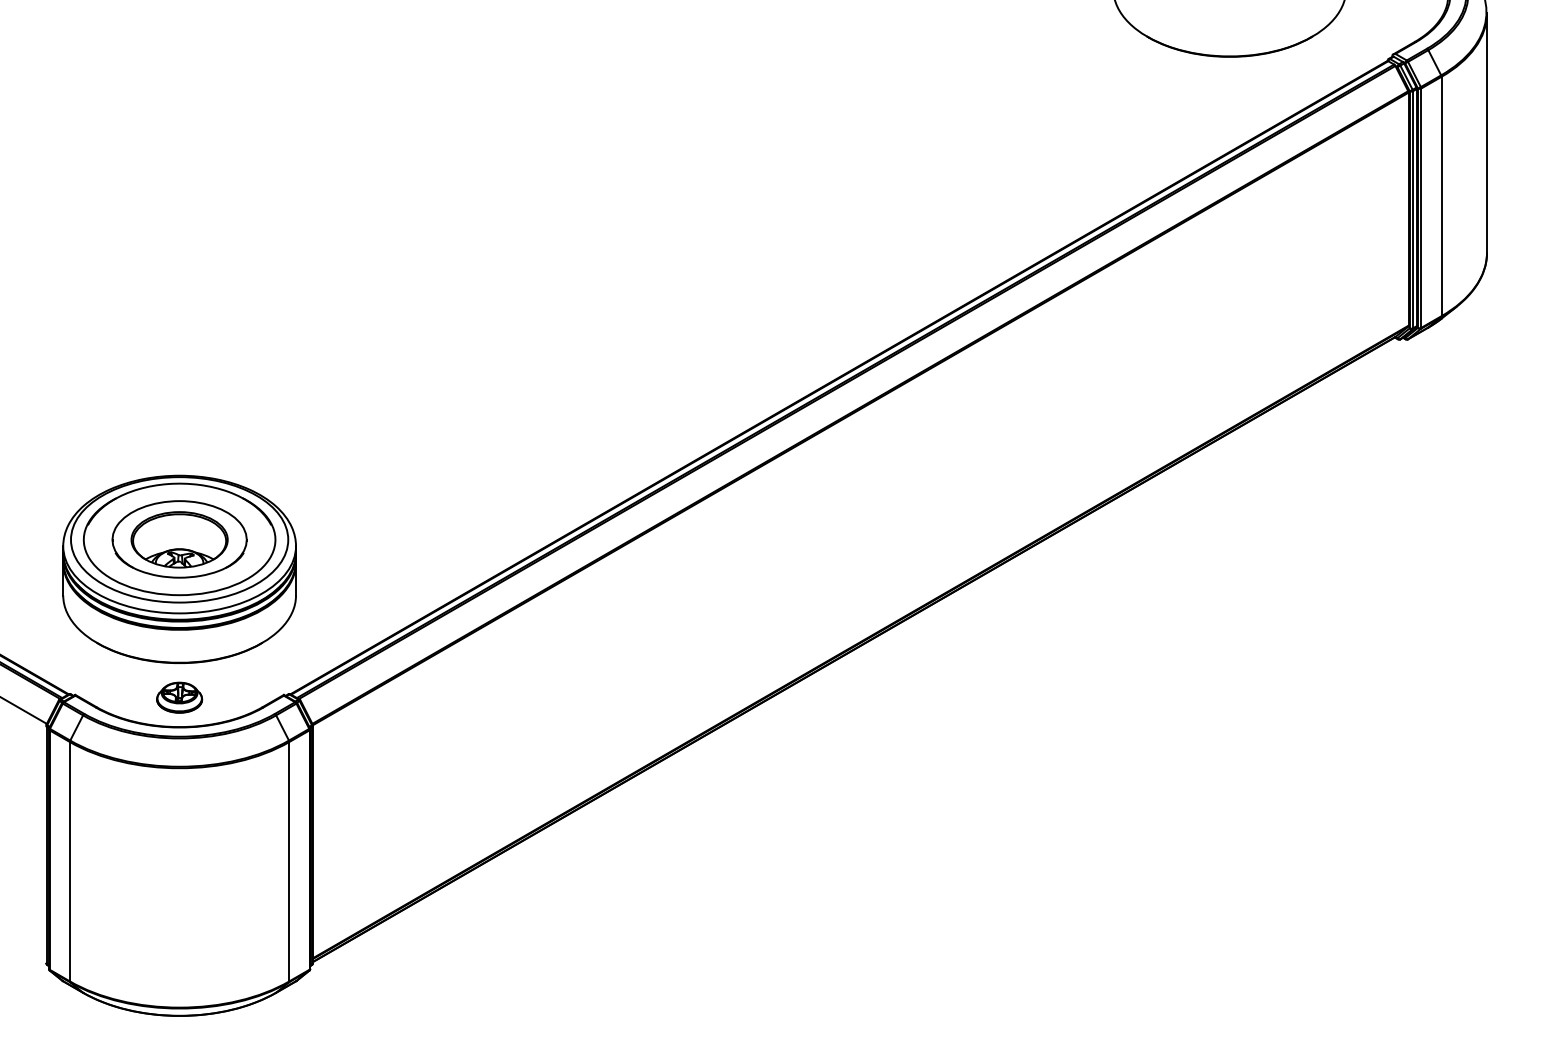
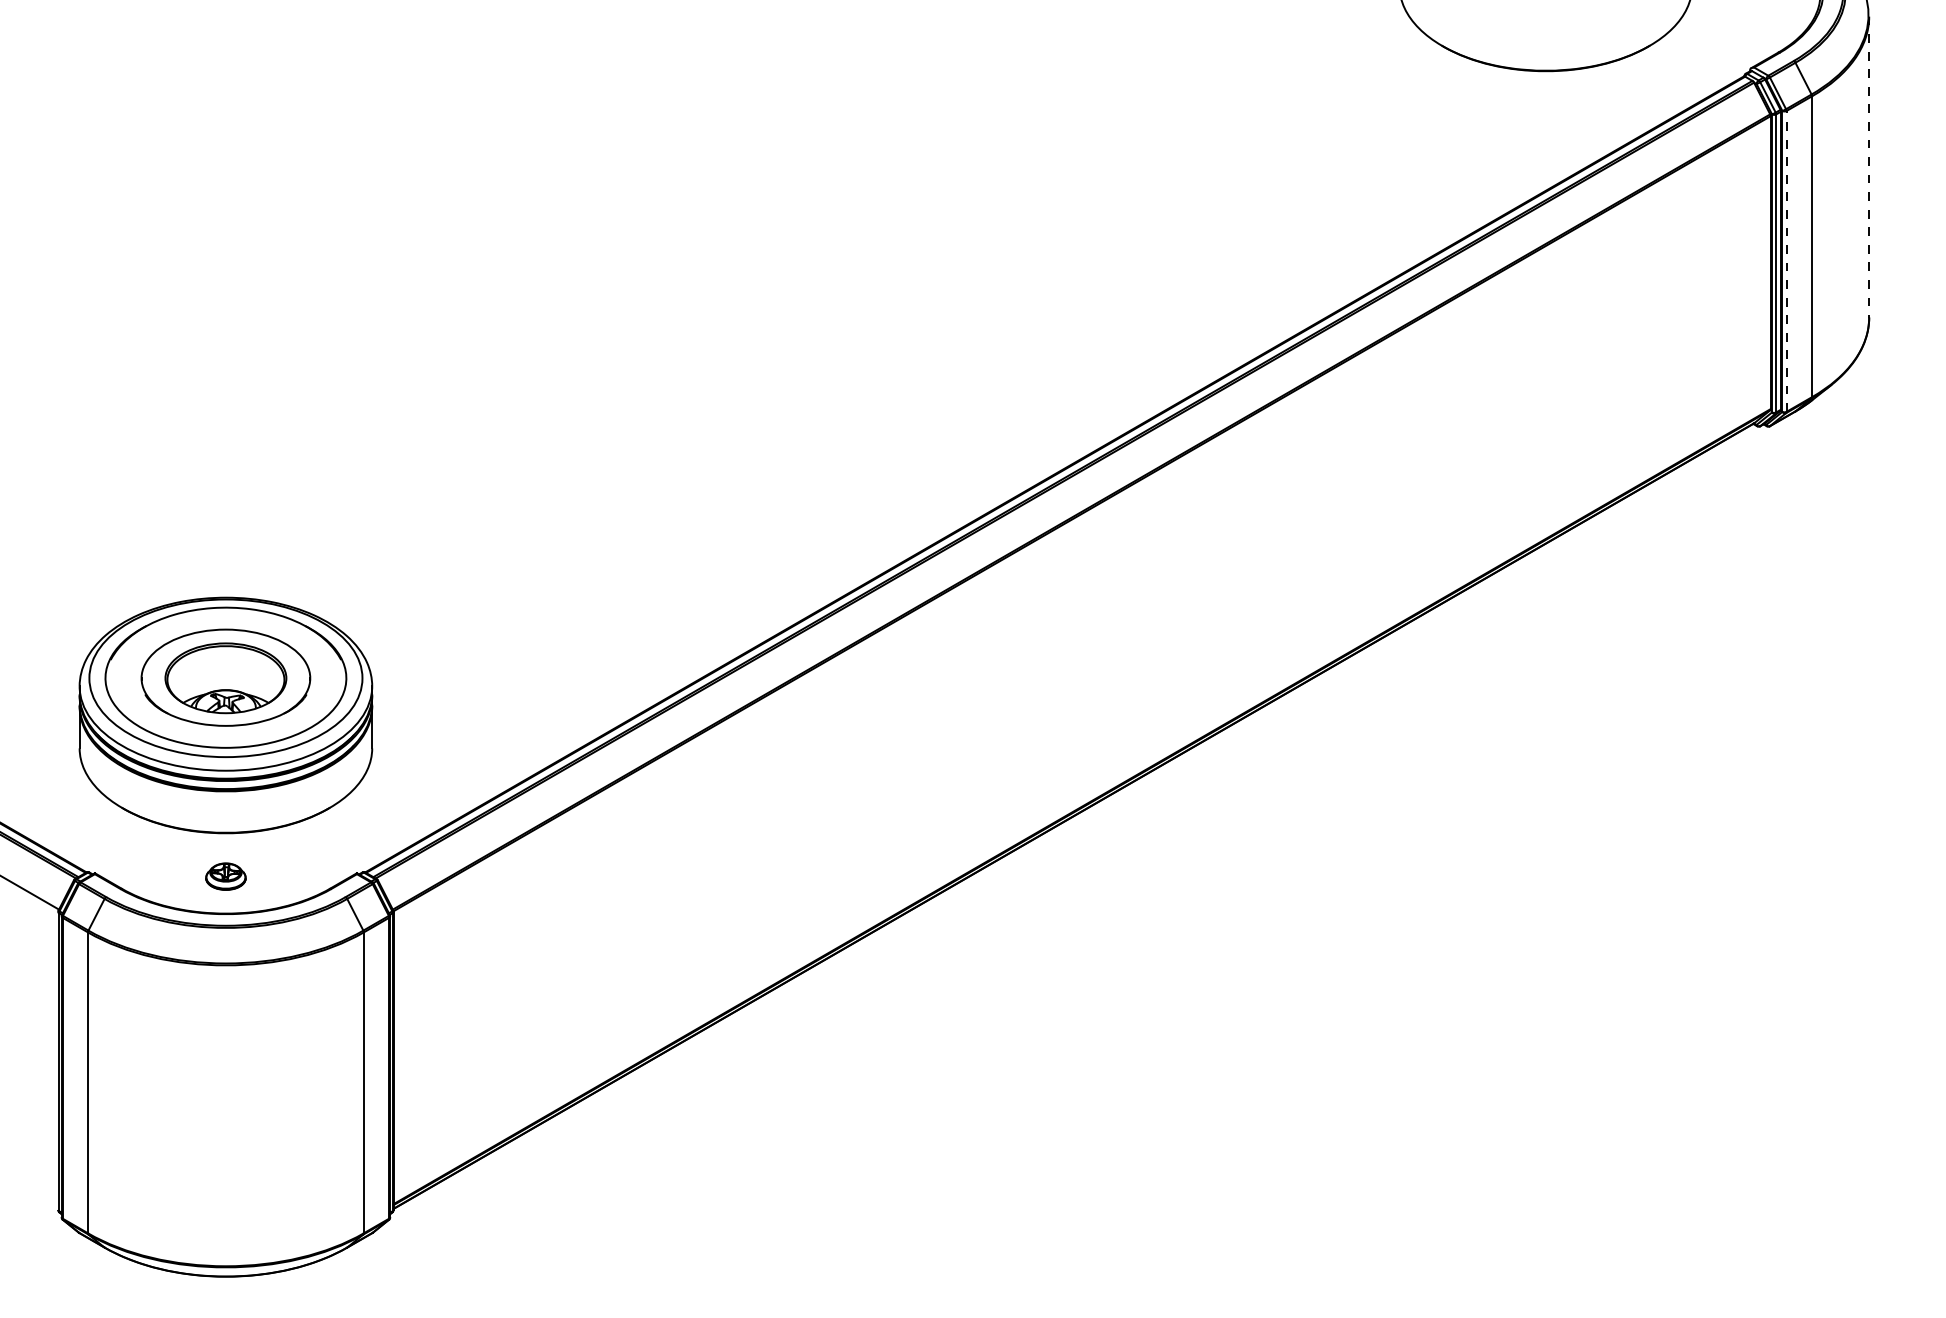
line: (1487, 133) -> (1869, 167), solid -> dashed
line: (1421, 207) -> (1786, 260), solid -> dashed
part: (179, 697) -> (225, 876), size x0.7

